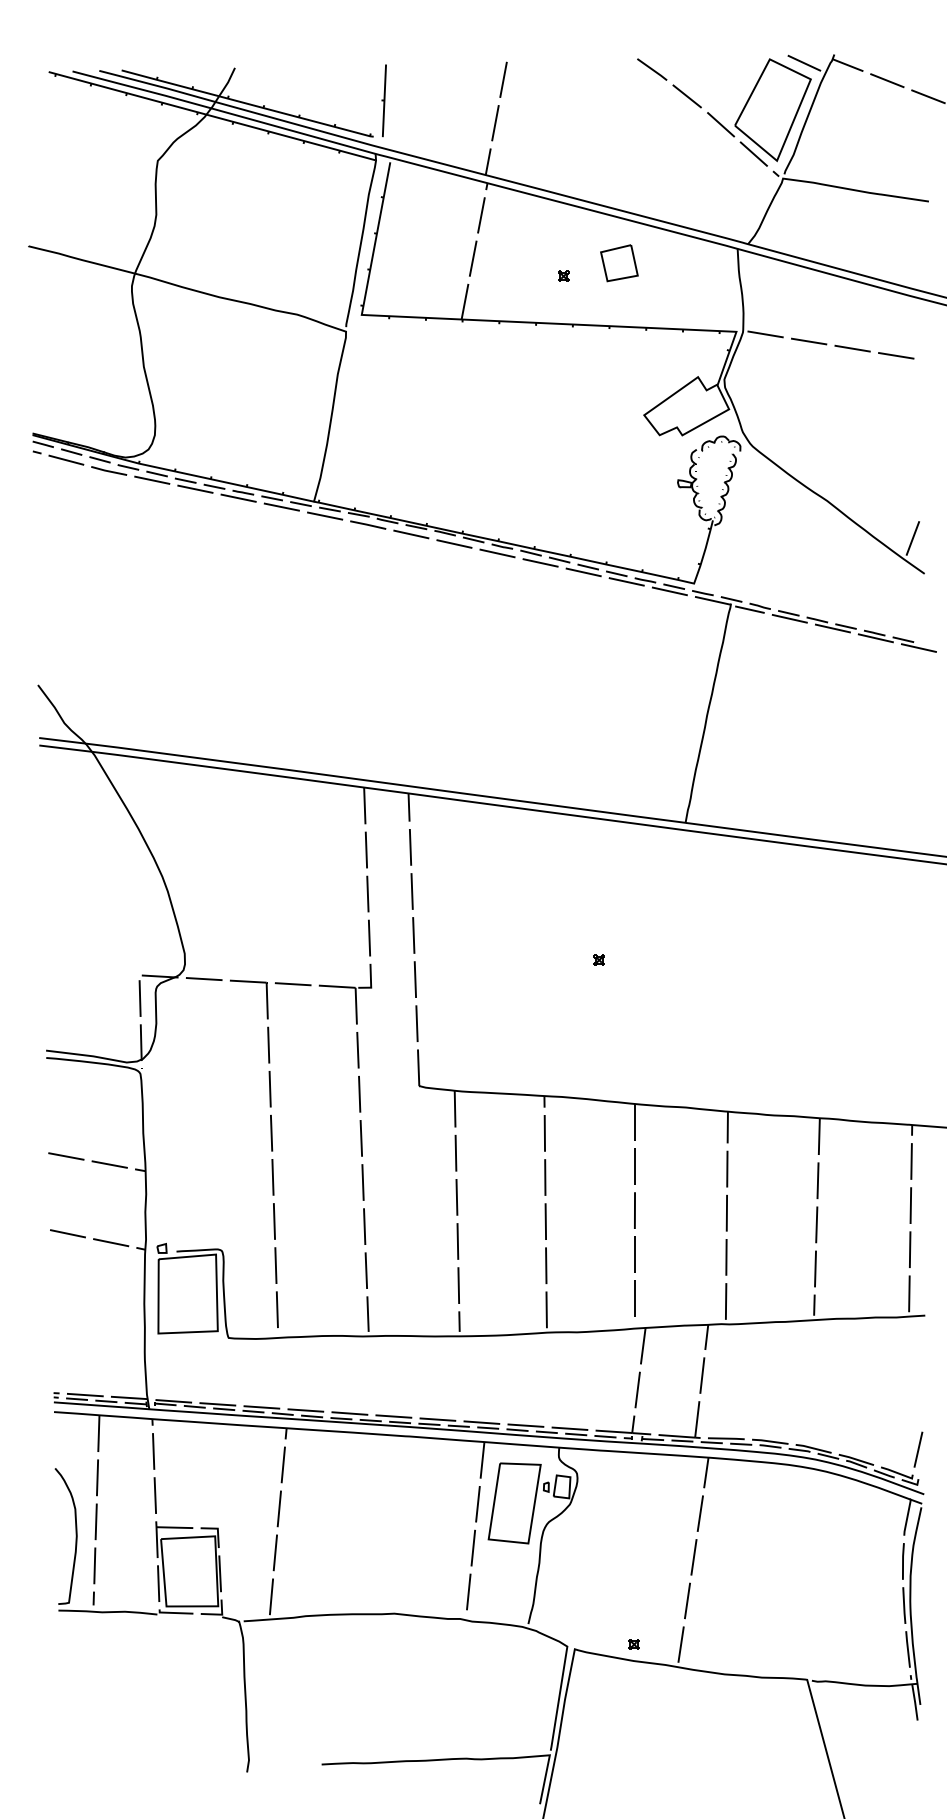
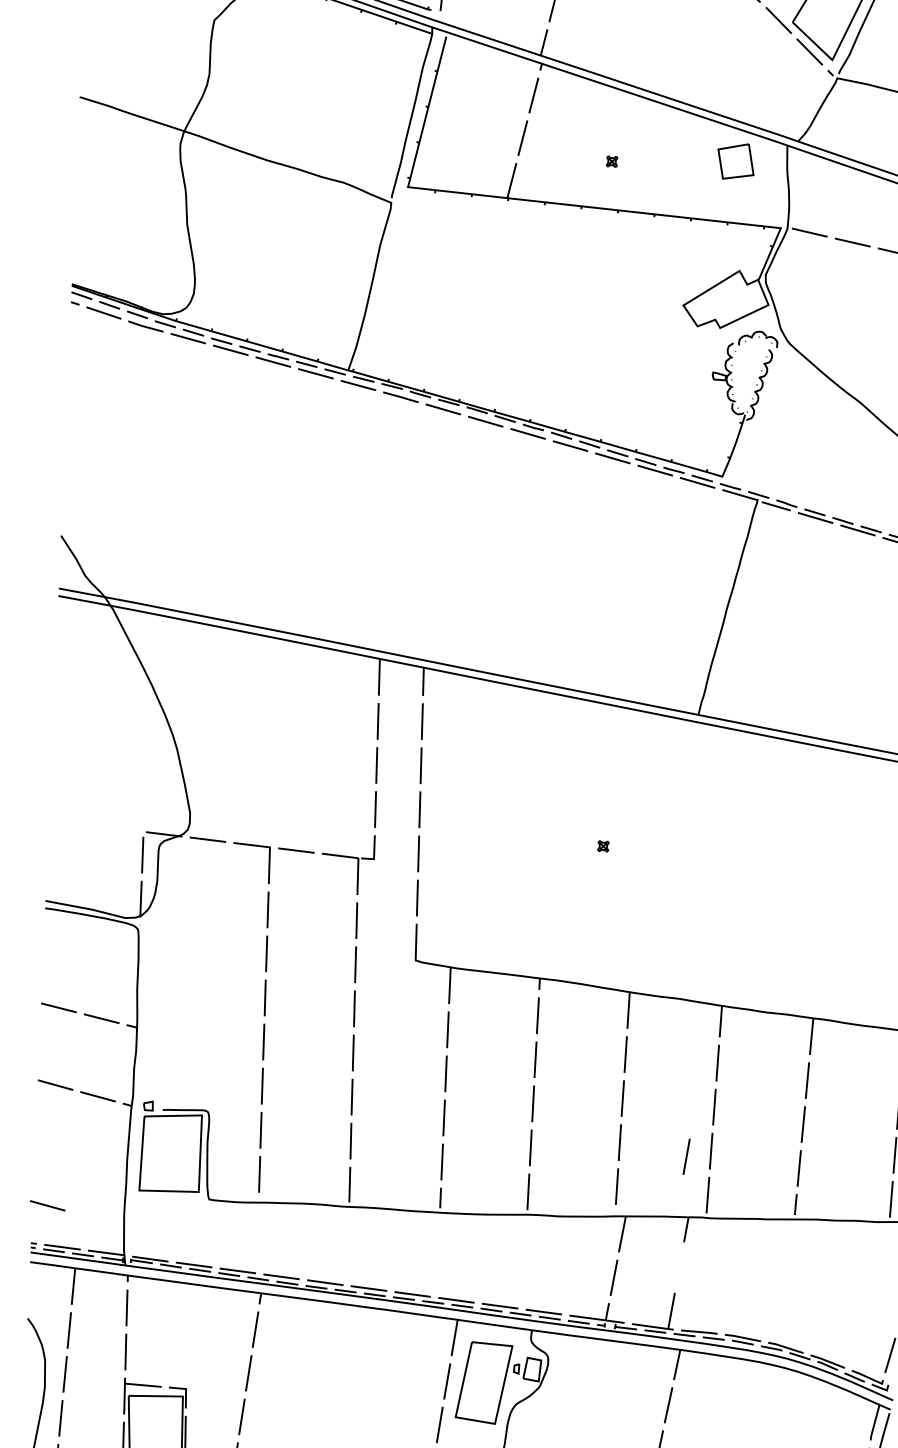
part: (619, 263) -> (736, 161), moved
line: (67, 1354) -> (47, 1205), added
line: (702, 1375) -> (686, 1156), moved

